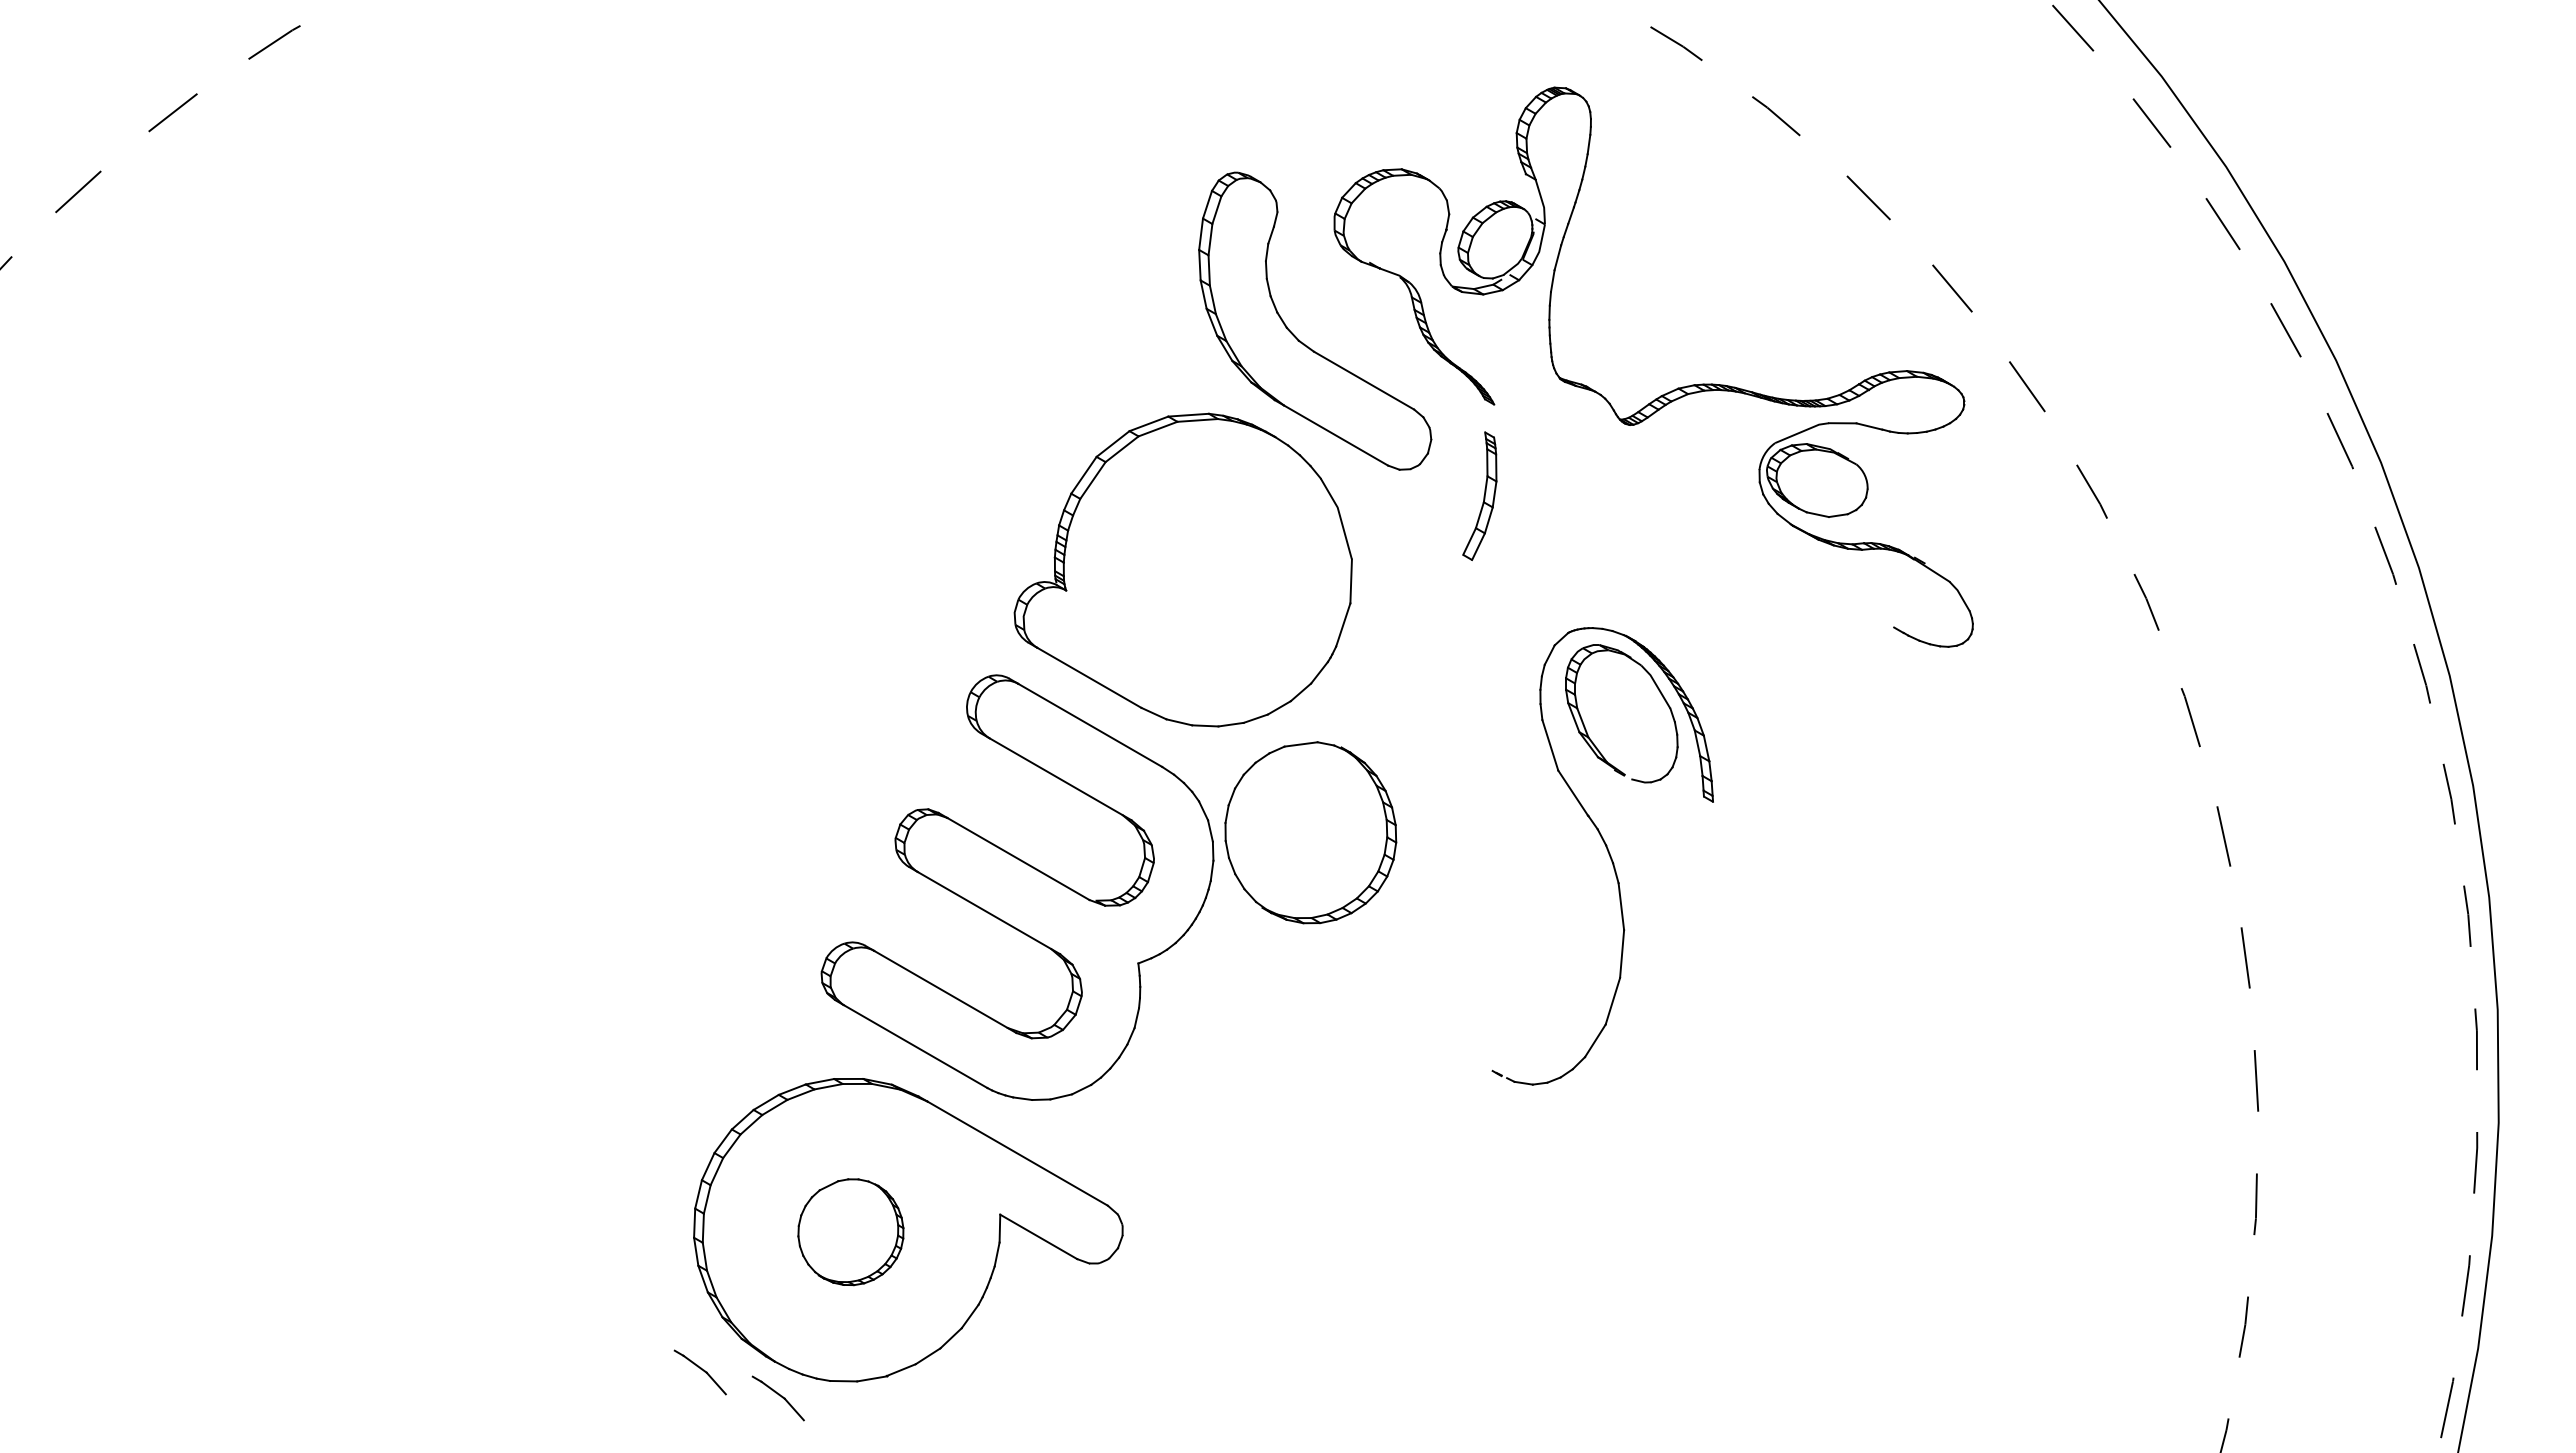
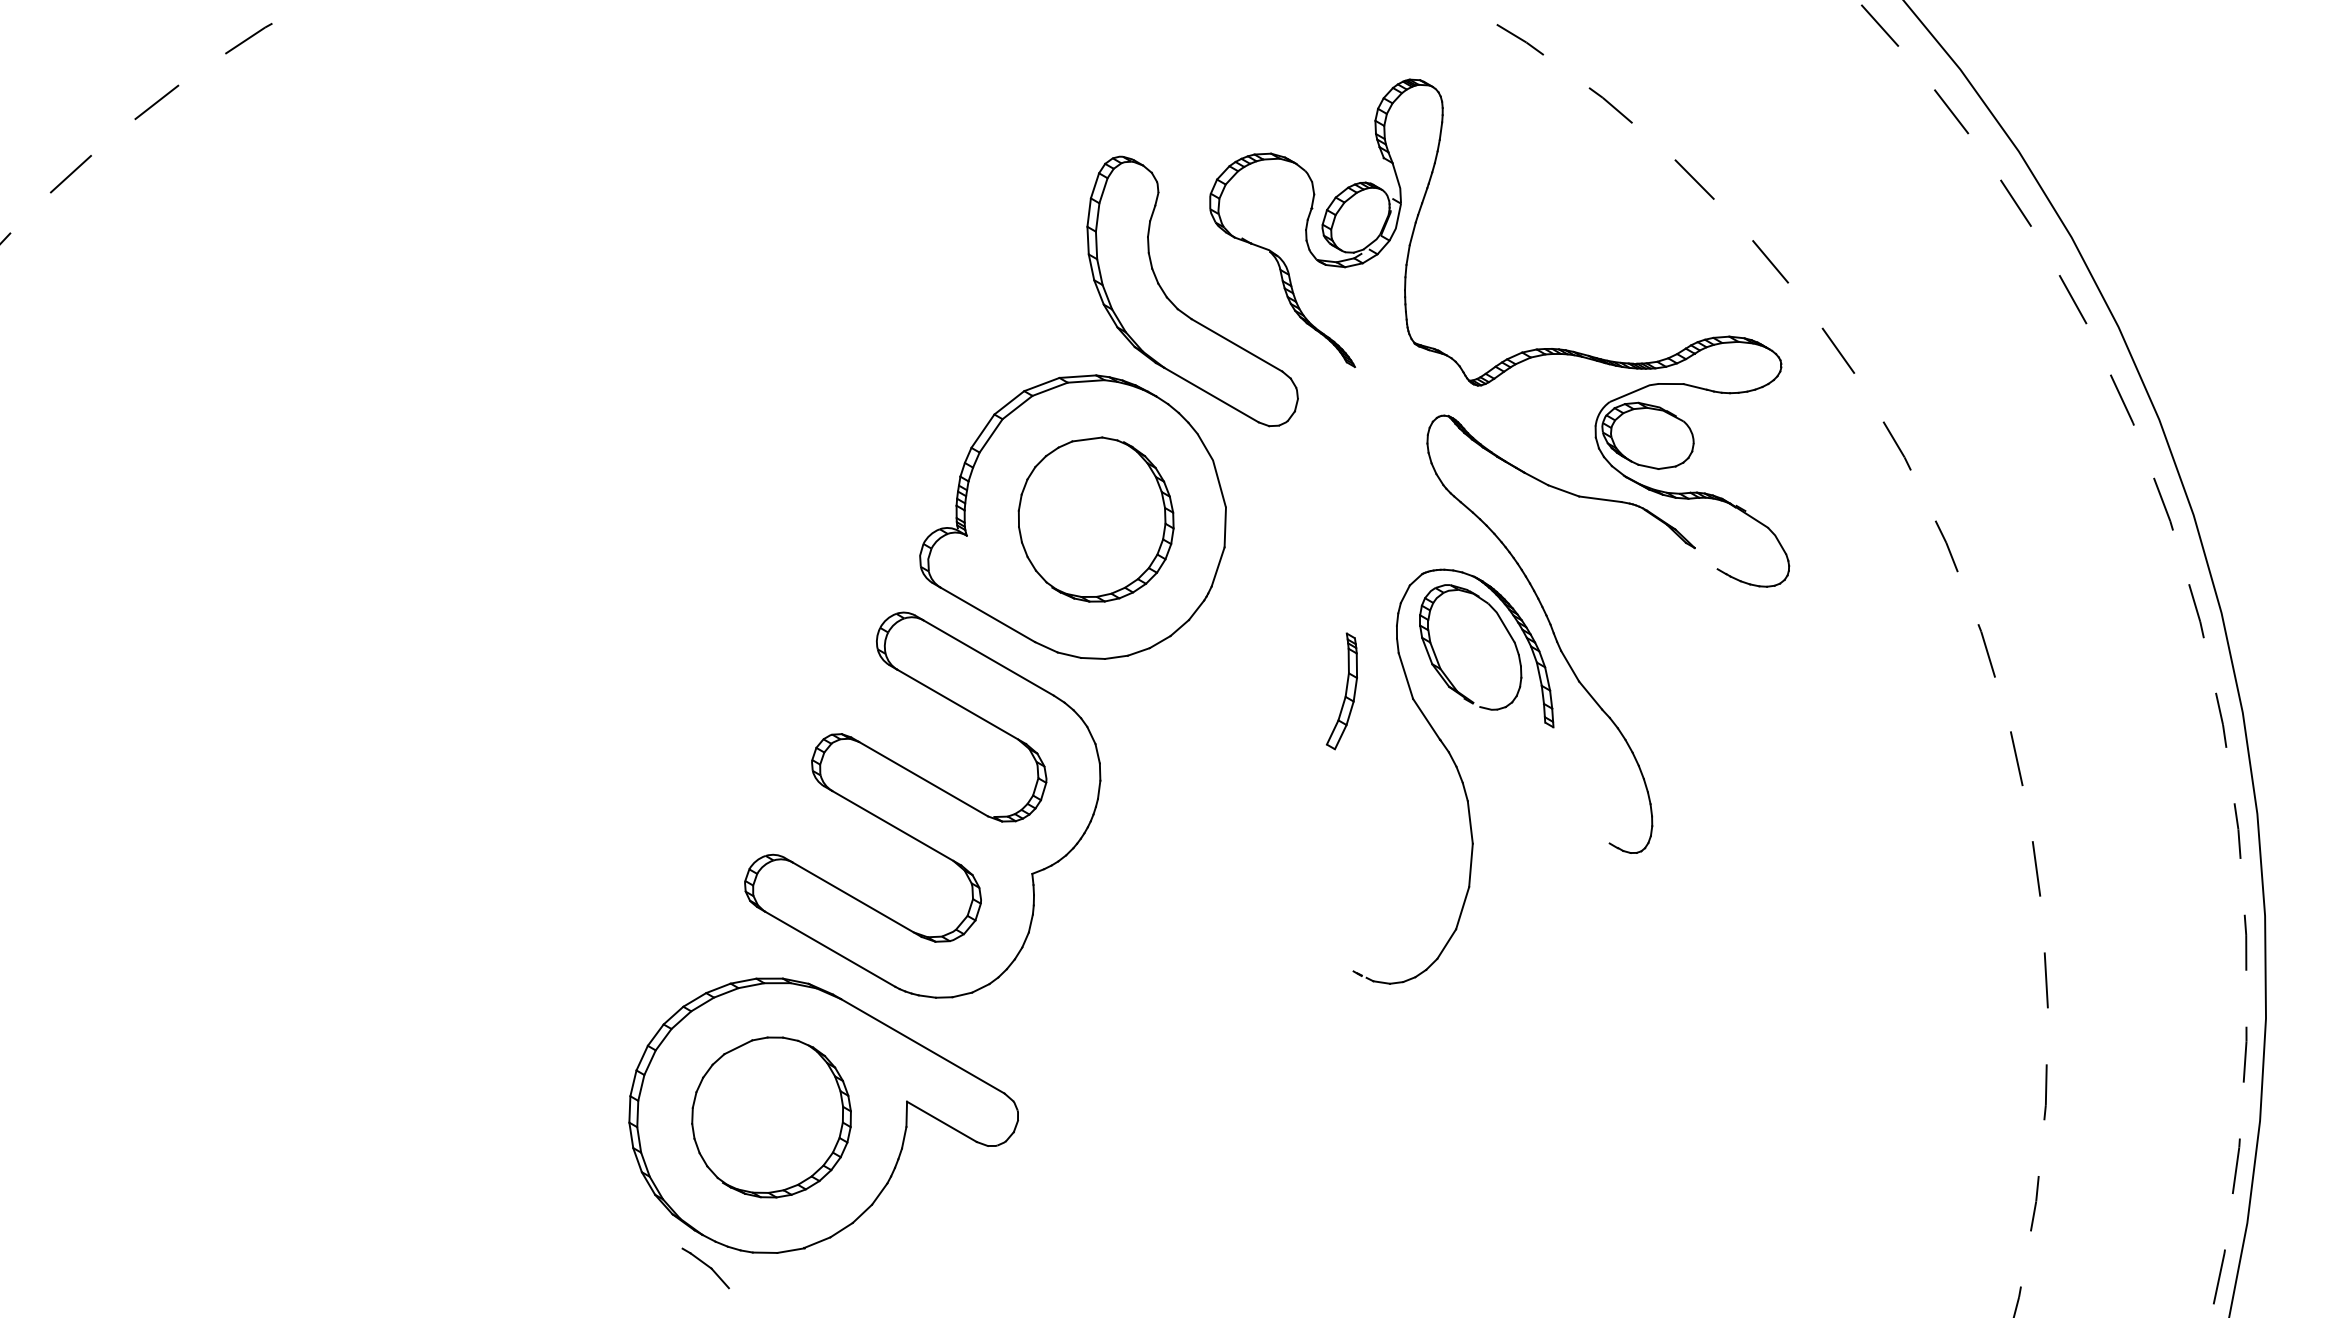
part: (1479, 495) -> (1341, 690), moved
part: (1715, 700) -> (1555, 635), added
part: (1310, 832) -> (1095, 519), moved
part: (850, 1232) -> (771, 1117), size x1.67
part: (699, 1372) -> (634, 1244), removed

